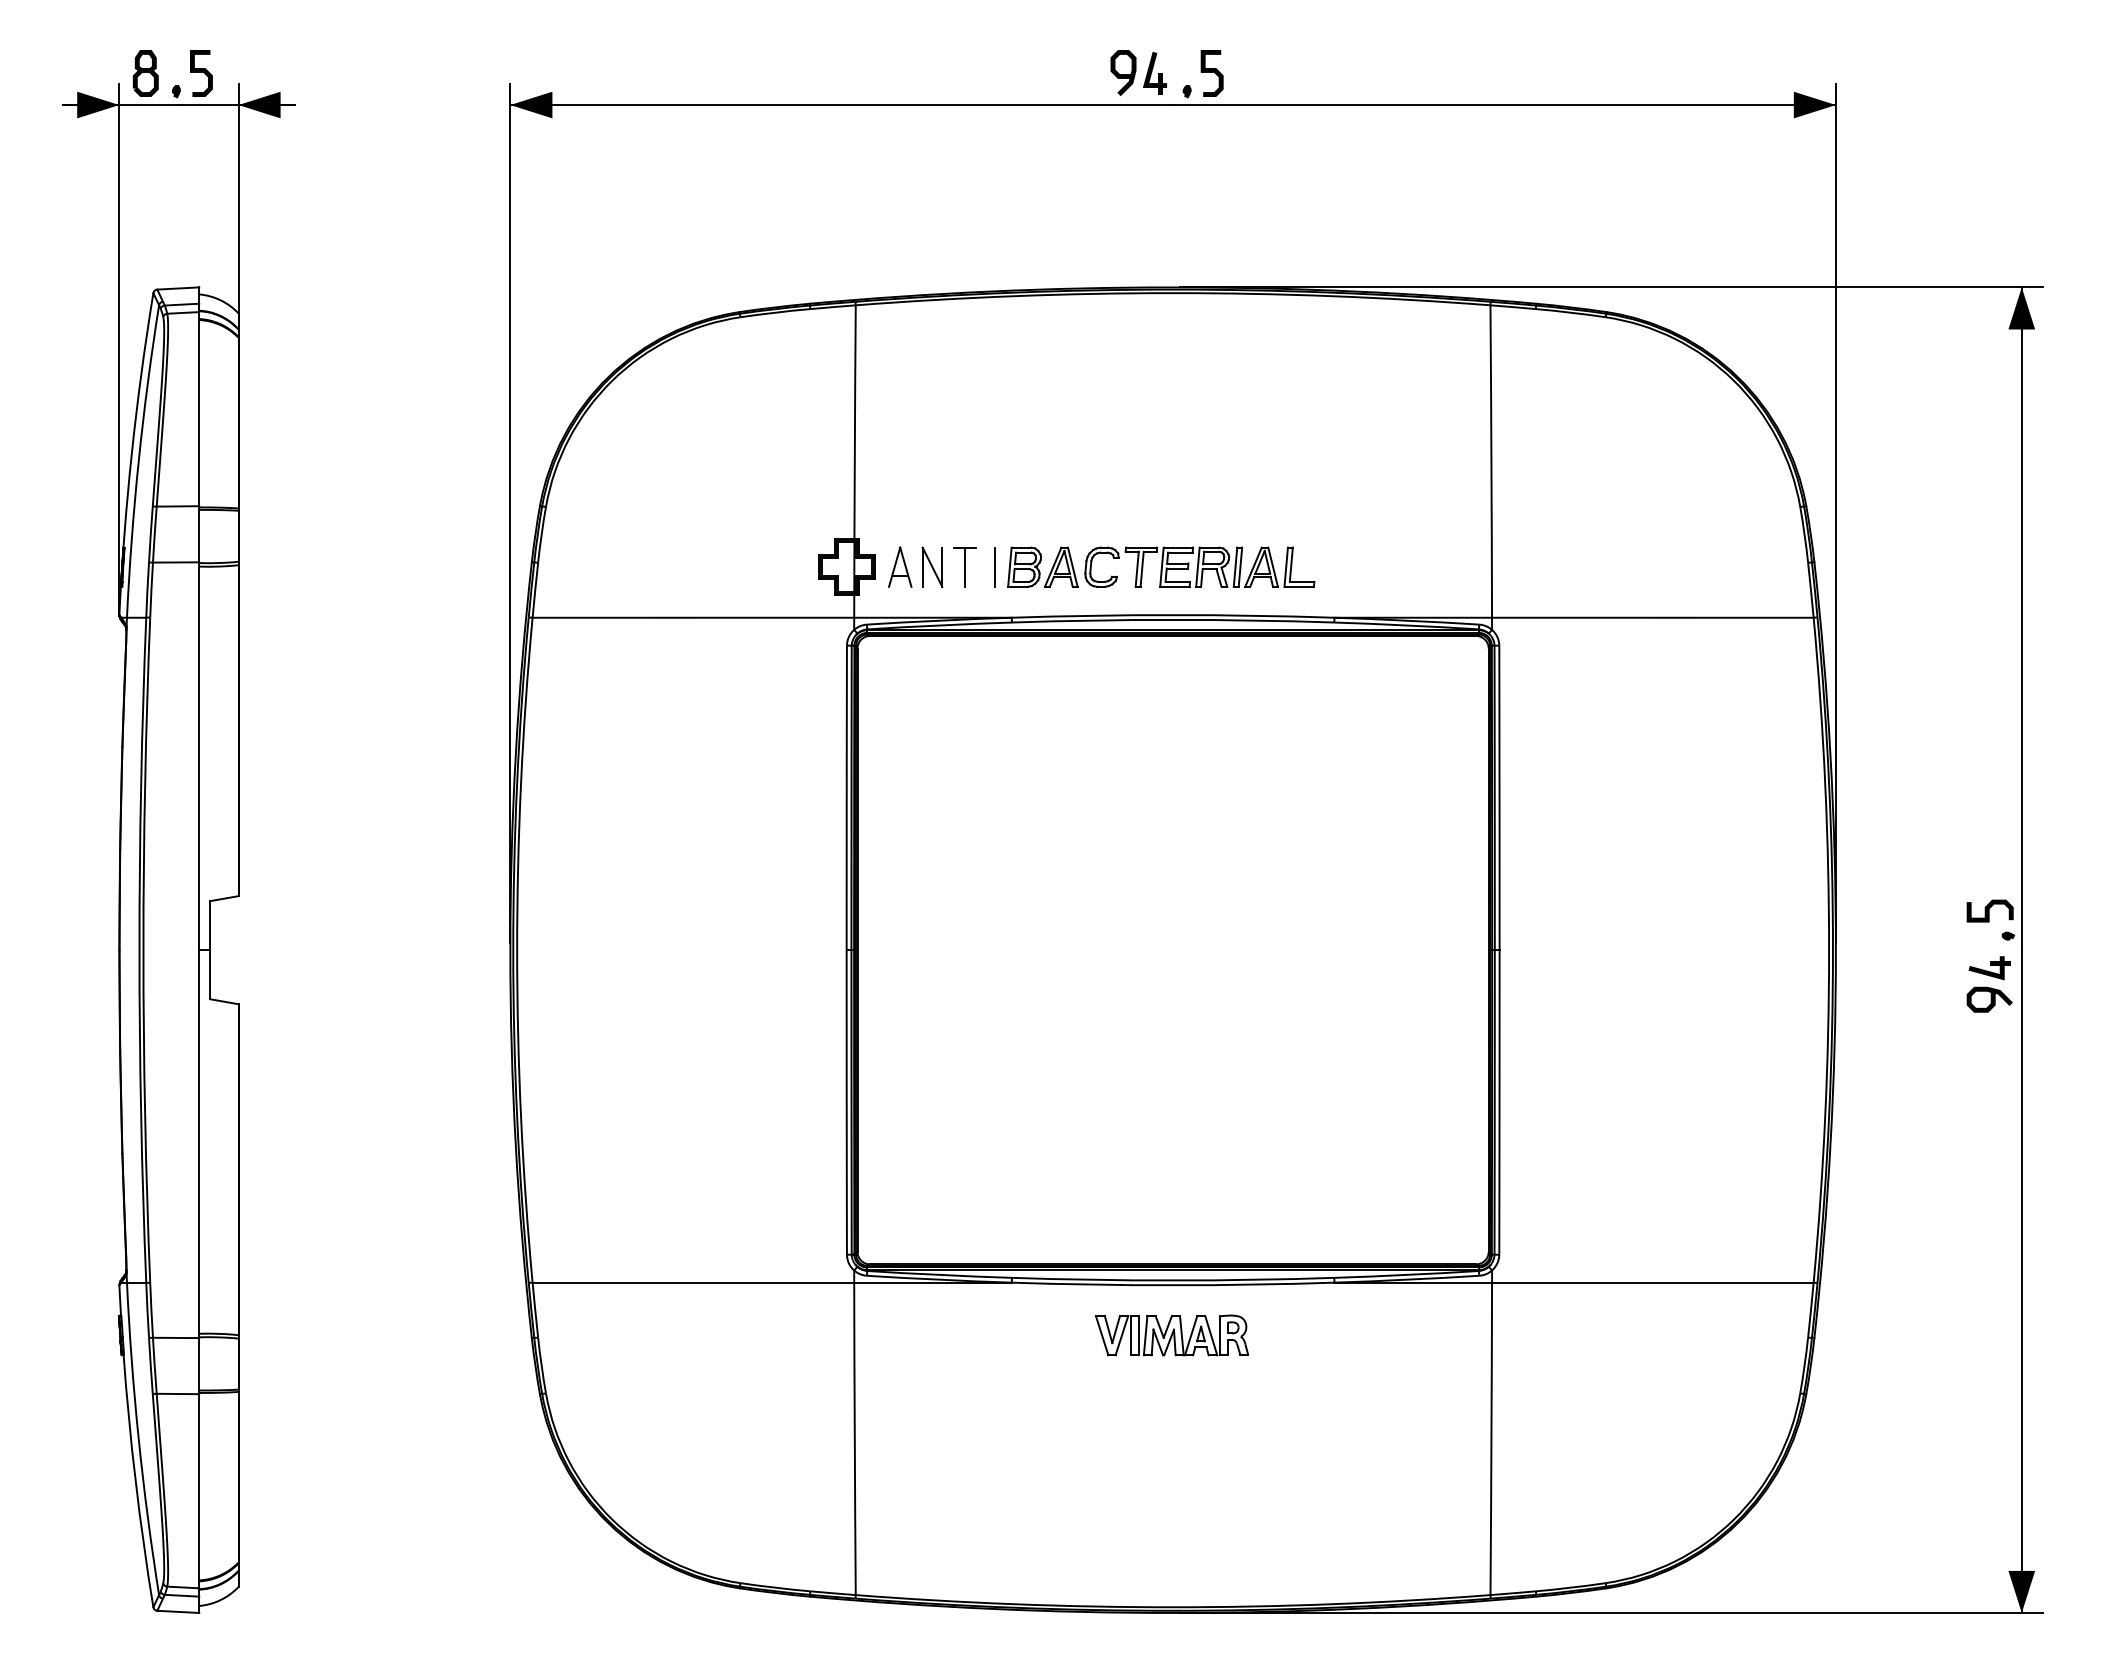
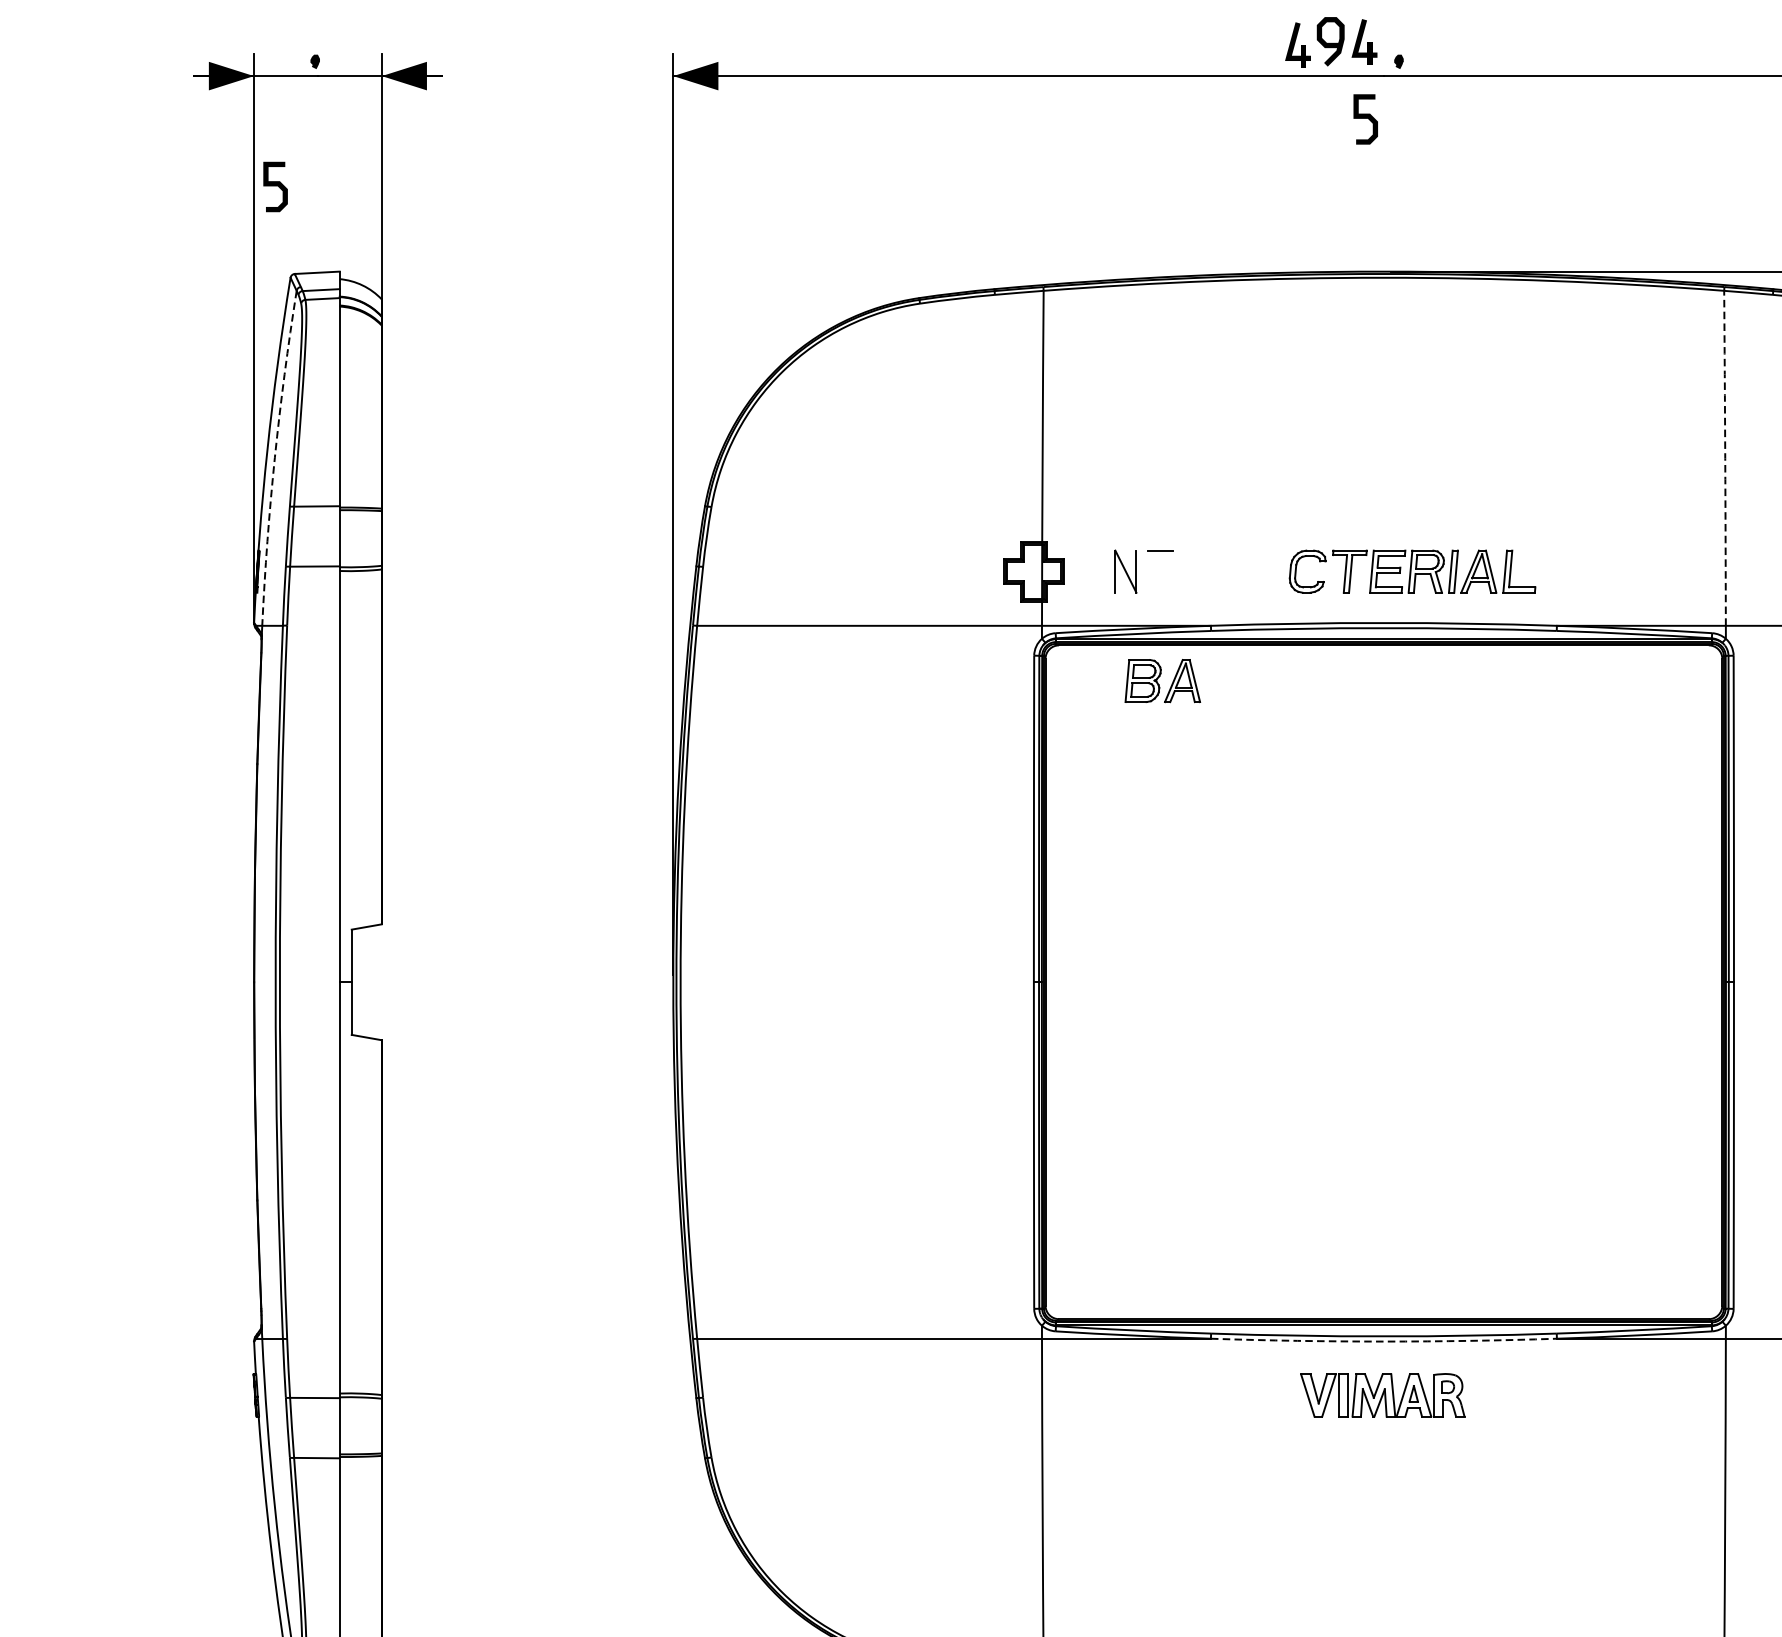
curve: (201, 72) -> (275, 185), moved
curve: (1211, 72) -> (1365, 118), moved
part: (145, 73) -> (282, 42), removed
part: (1092, 76) -> (1297, 45), added
arc: (138, 461) -> (274, 458), solid -> dashed
arc: (1491, 461) -> (1725, 458), solid -> dashed
part: (900, 566) -> (1091, 570), removed
line: (964, 566) -> (1160, 570), removed
line: (994, 566) -> (1192, 570), removed
part: (1042, 566) -> (1162, 680), moved
arc: (1173, 1285) -> (1384, 1341), solid -> dashed

